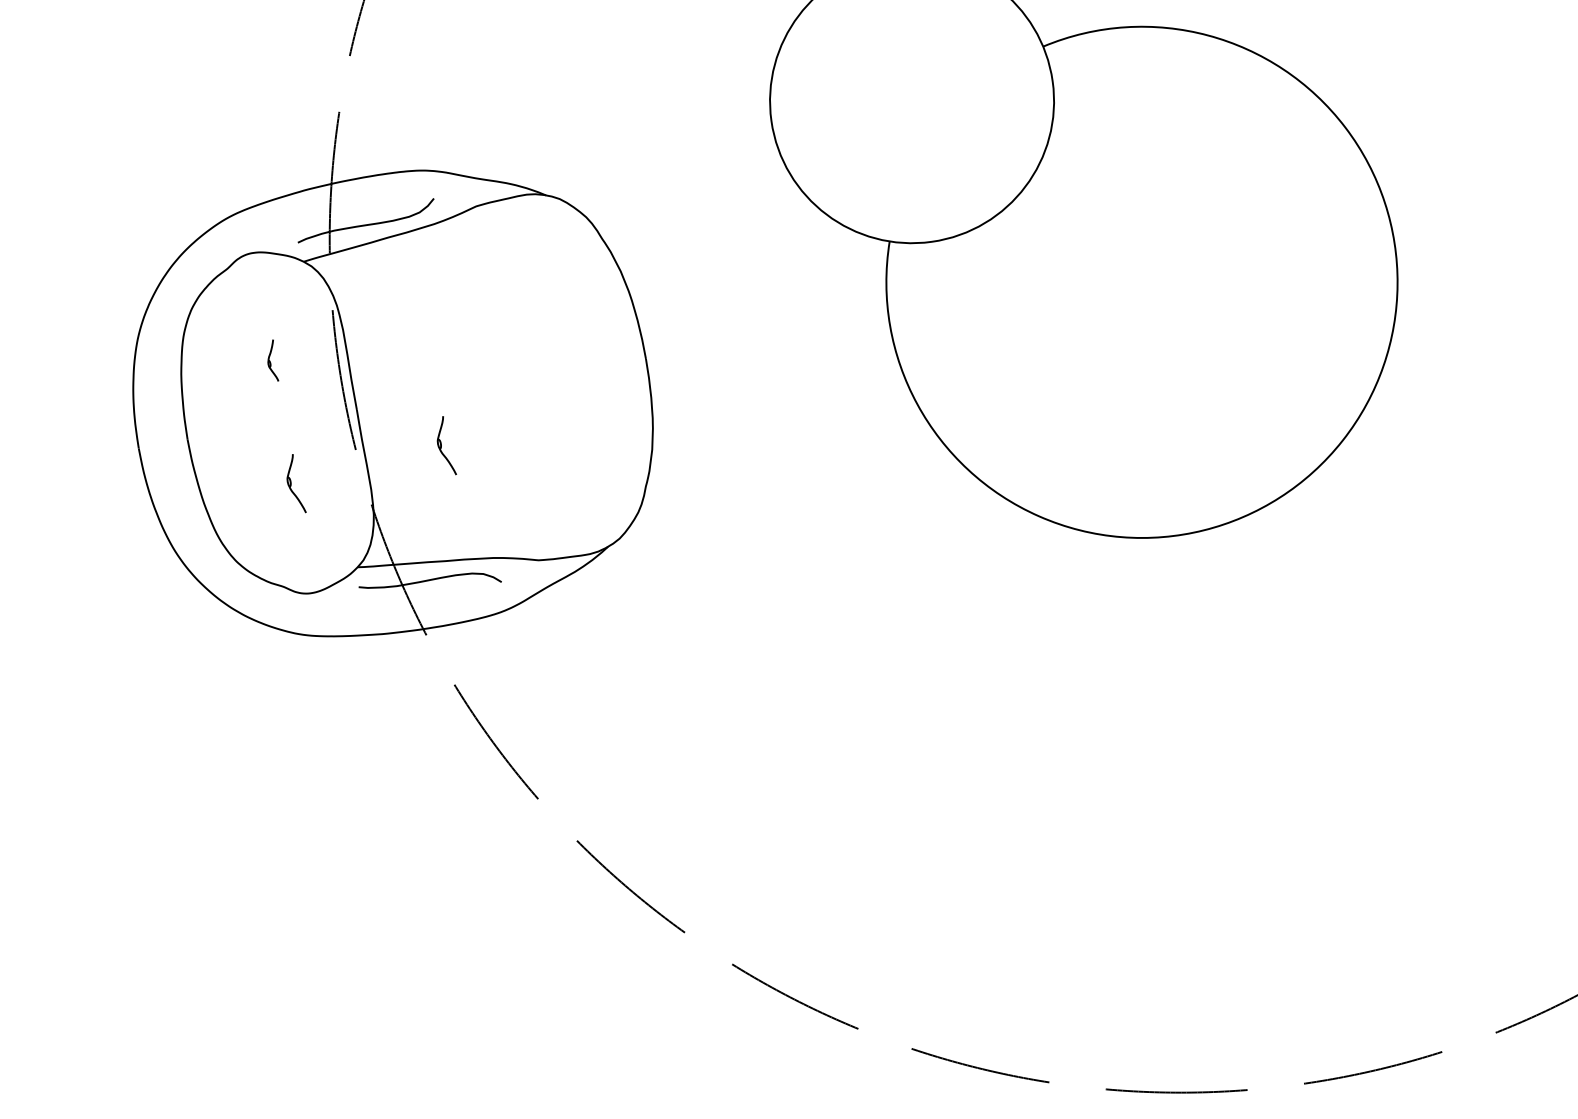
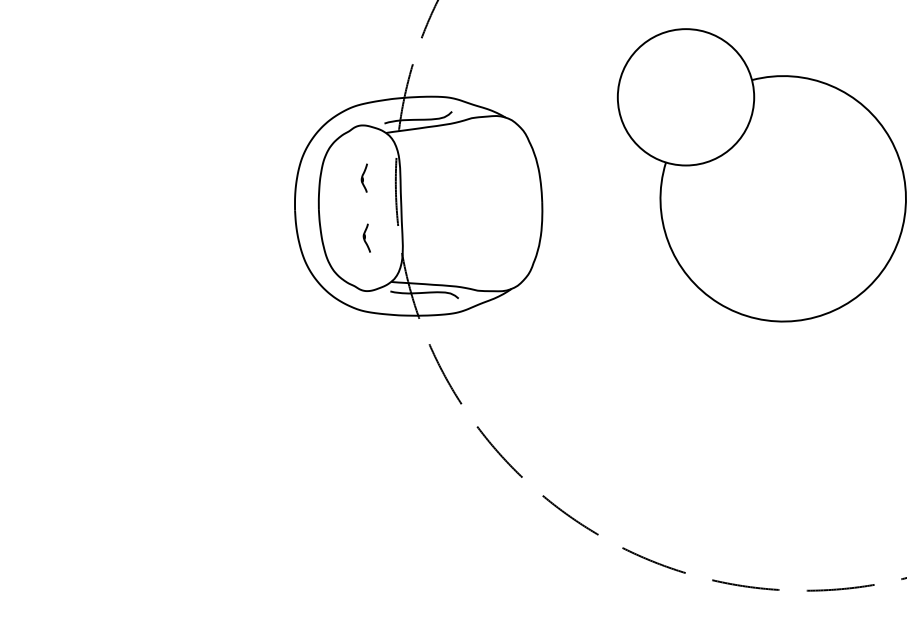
part: (270, 360) -> (363, 177), size x1.43
part: (444, 444) -> (440, 229), removed

